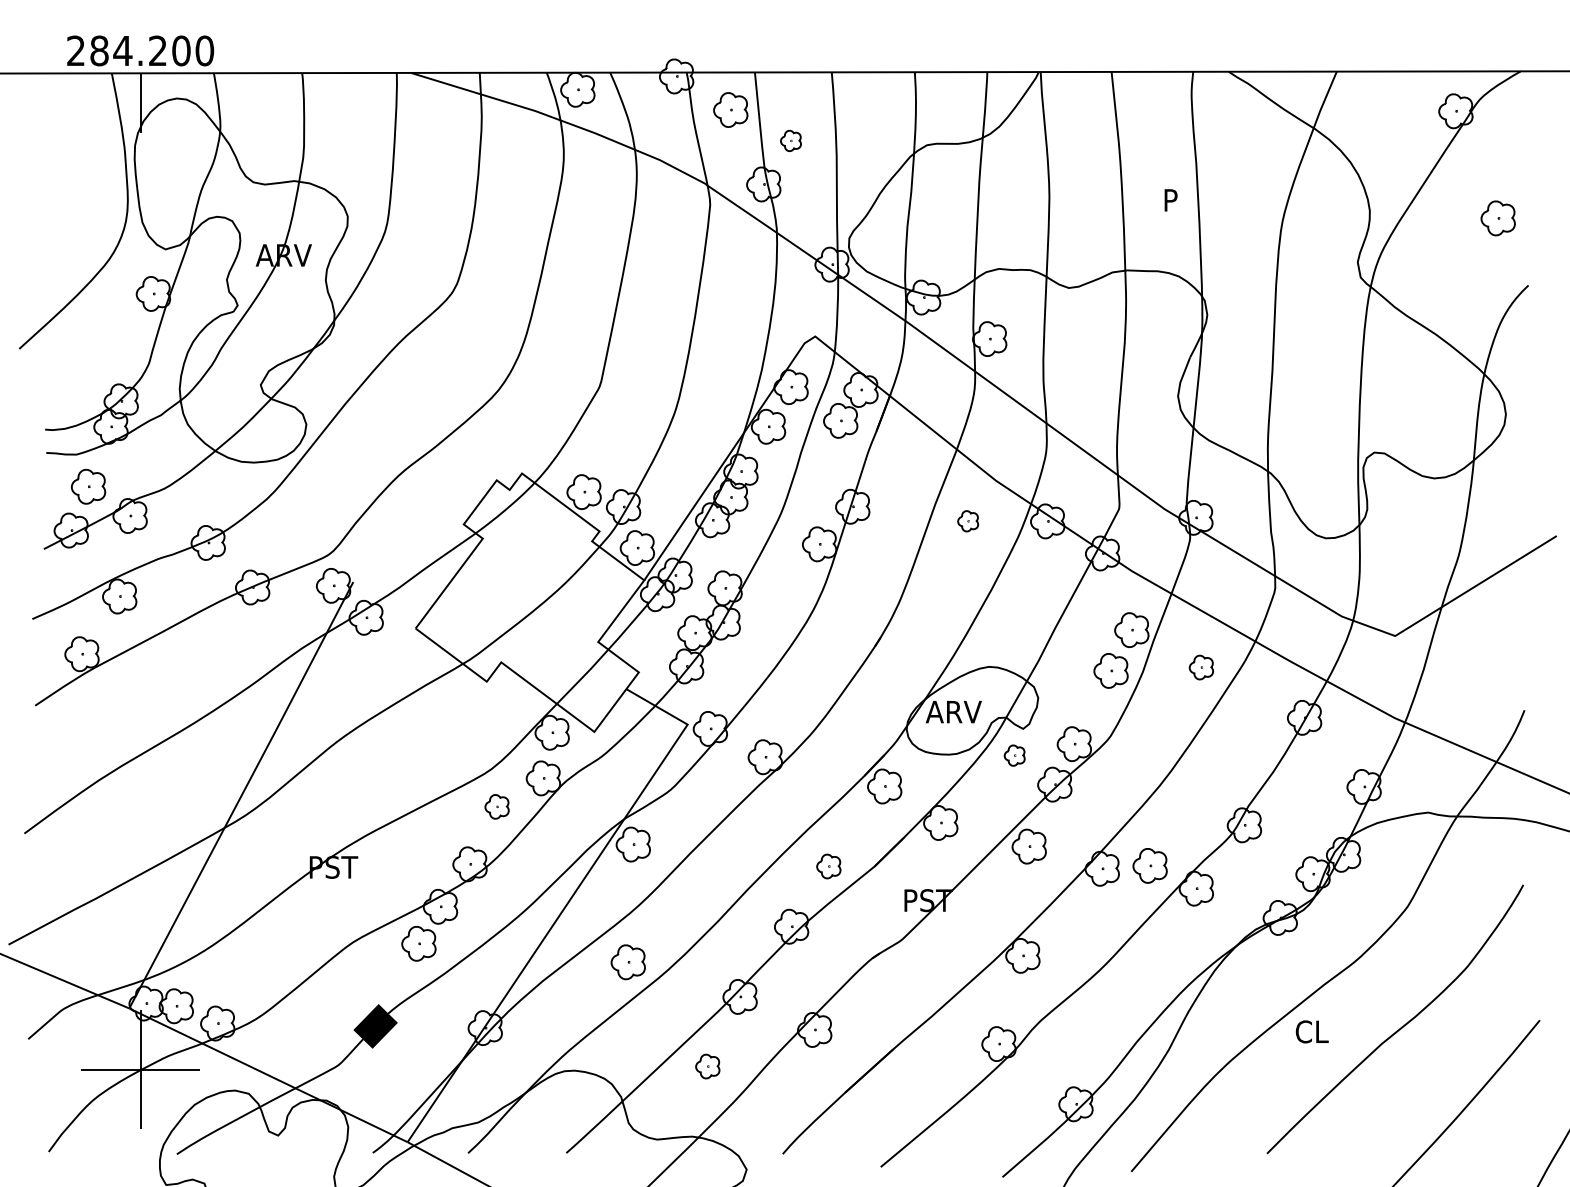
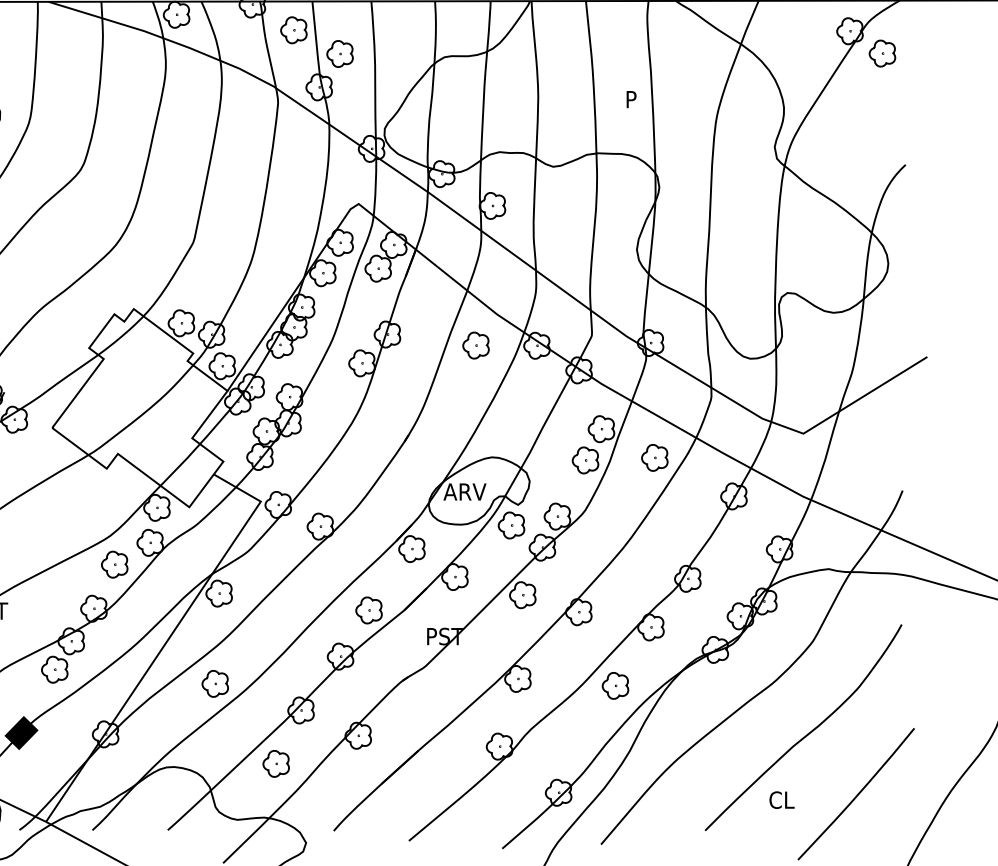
part: (790, 140) -> (339, 53), size x1.67
part: (1497, 218) -> (881, 53), moved
part: (967, 521) -> (475, 345), size x1.67
part: (1201, 667) -> (654, 457), size x1.43
part: (1014, 755) -> (511, 525), size x1.67
part: (496, 806) -> (114, 564), size x1.43
part: (1149, 865) -> (615, 685), moved
part: (828, 866) -> (368, 610), size x1.43
text: (1311, 1031) -> (781, 799), moved
part: (707, 1066) -> (276, 763), size x1.43

